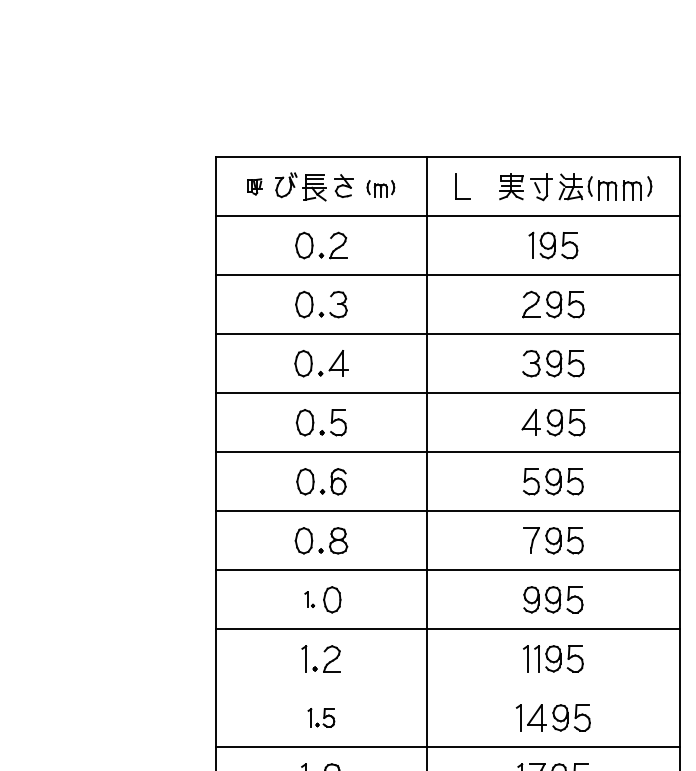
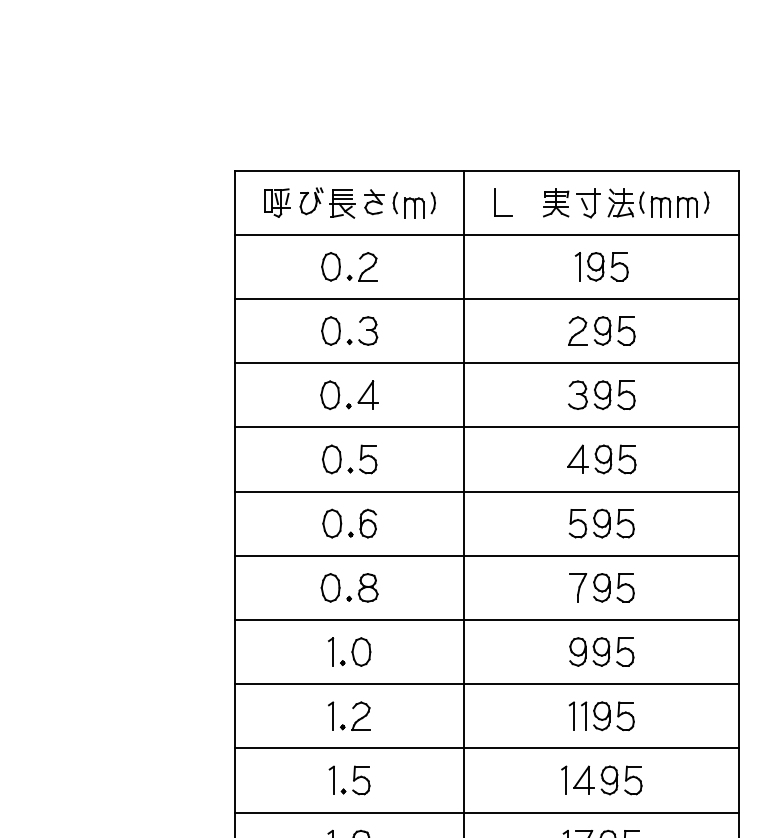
part: (255, 186) -> (277, 202), size x1.67
part: (380, 189) -> (413, 205), size x1.43
part: (309, 599) -> (336, 651), size x1.67
line: (447, 688) -> (486, 748), added
part: (321, 717) -> (349, 780), size x1.43

